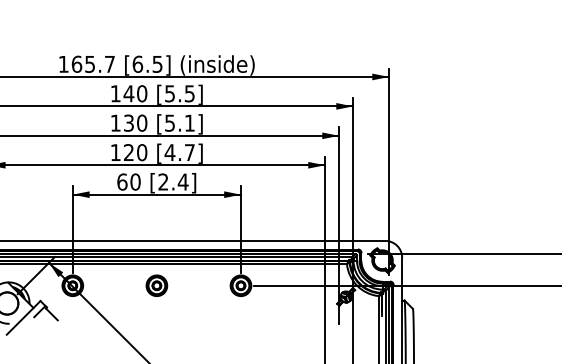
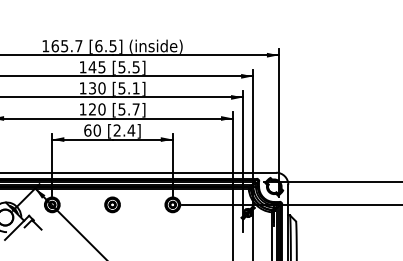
text: (141, 94) -> (101, 67), 140 -> 145
text: (169, 152) -> (121, 109), [4.7] -> [5.7]

